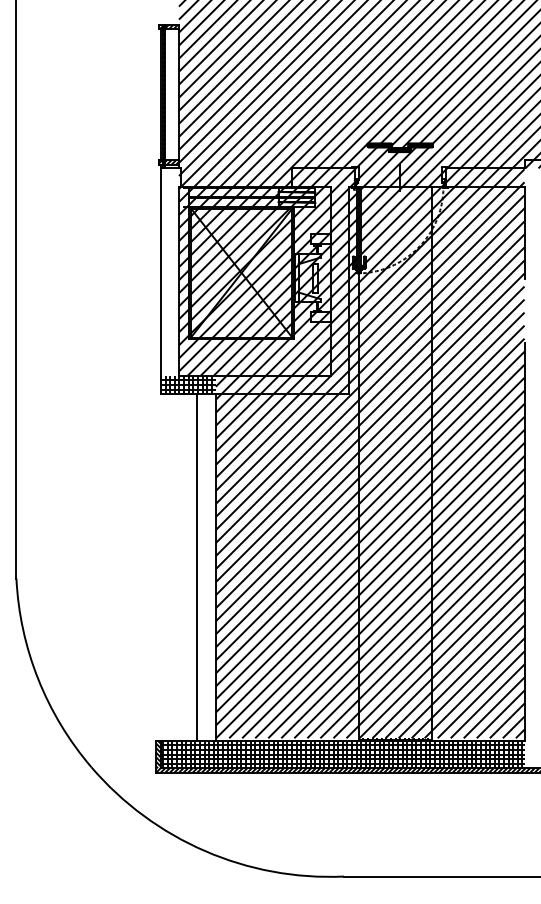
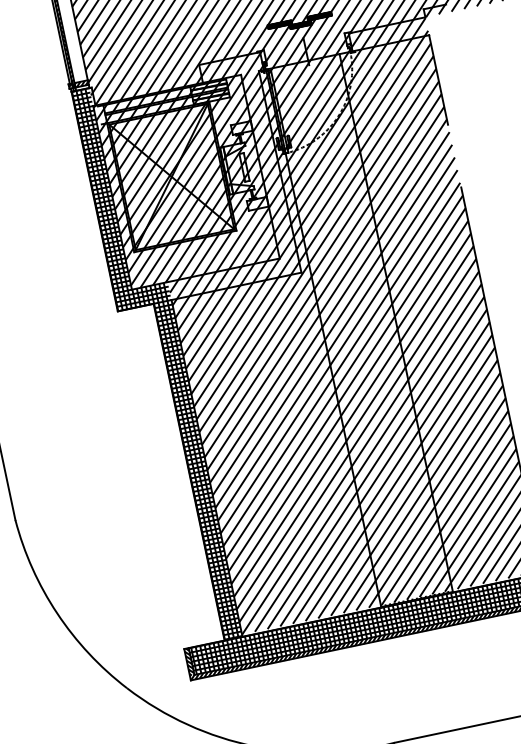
hatch: (169, 271) -> (101, 190), added
hatch: (206, 567) -> (197, 470), added

